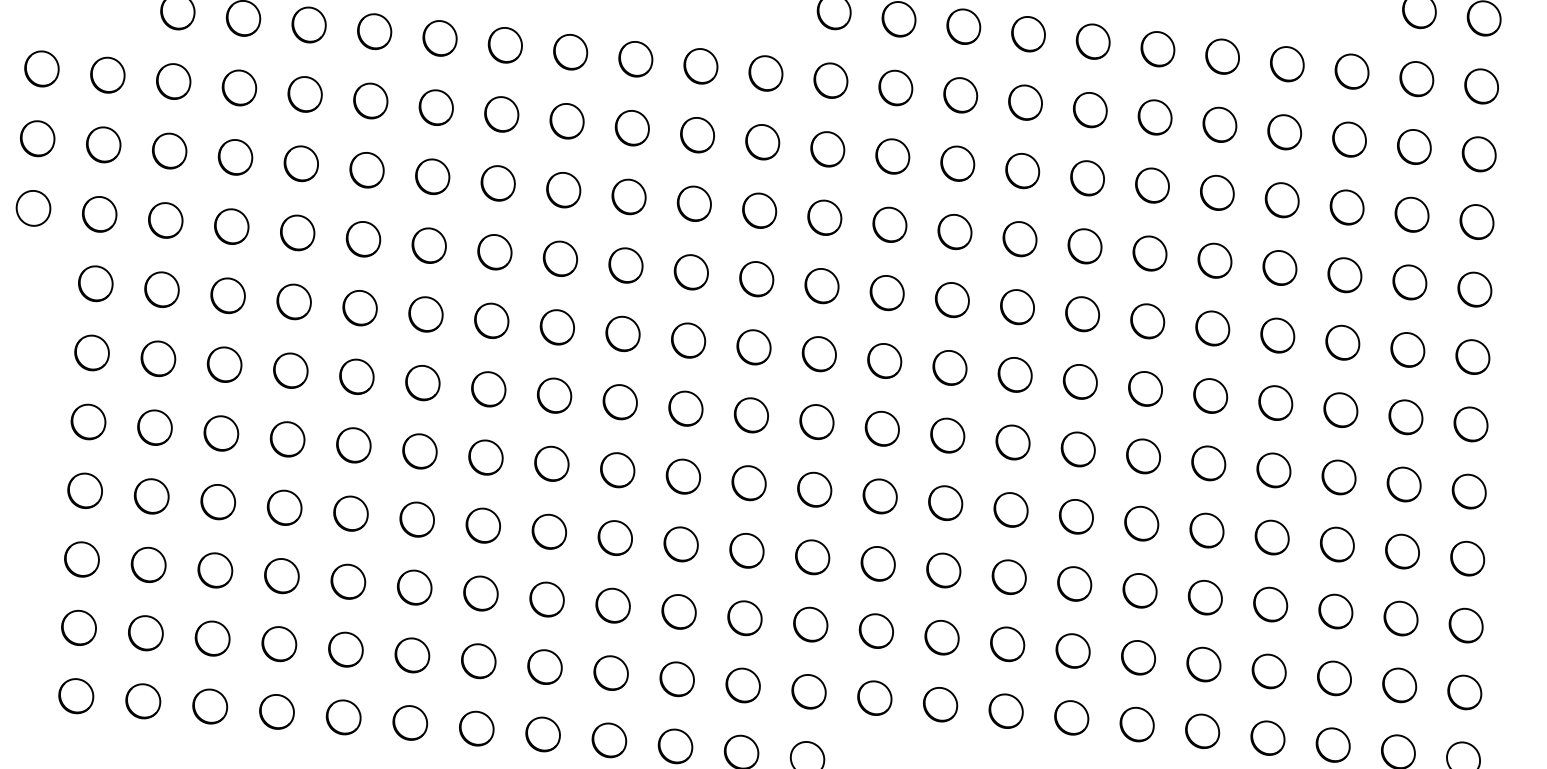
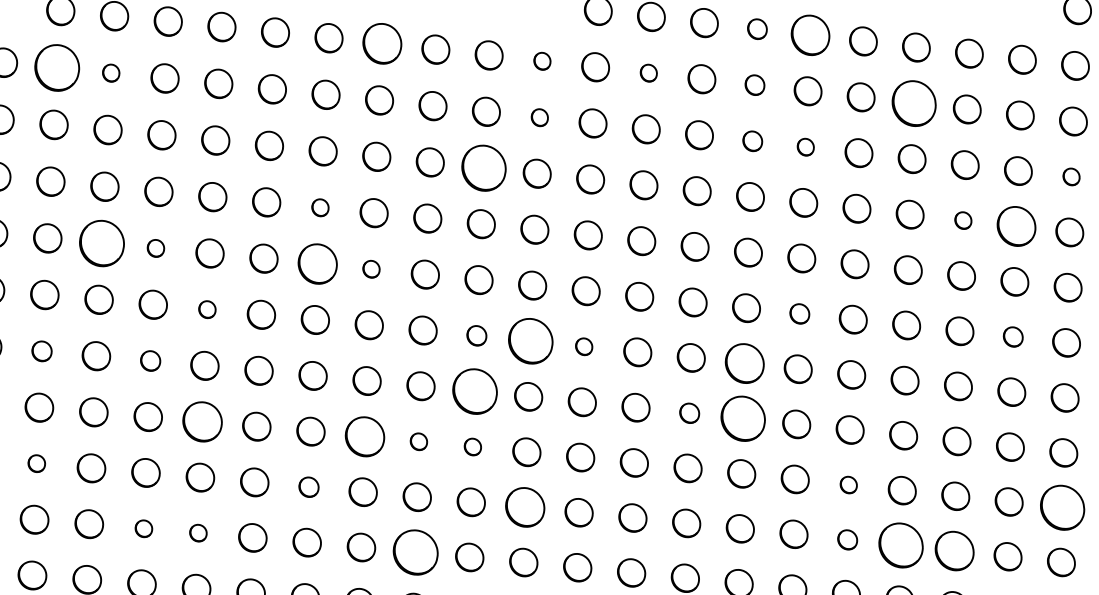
part: (1028, 34) -> (757, 29), size x0.7
part: (1092, 41) -> (809, 35), size x1.4
part: (570, 52) -> (382, 44), size x1.4
part: (765, 73) -> (542, 61), size x0.6
part: (173, 81) -> (57, 67), size x1.6
part: (239, 87) -> (111, 72), size x0.6
part: (895, 87) -> (648, 72), size x0.6
part: (1025, 102) -> (754, 85), size x0.7
part: (1219, 124) -> (913, 103), size x1.6
part: (762, 142) -> (539, 117), size x0.6
part: (1022, 171) -> (752, 141), size x0.7
part: (1087, 178) -> (805, 147), size x0.6
part: (693, 203) -> (483, 167), size x1.6
part: (1411, 214) -> (1071, 176), size x0.6
part: (494, 252) -> (320, 207), size x0.6
part: (1279, 267) -> (963, 220), size x0.6
part: (1344, 275) -> (1016, 226), size x1.4
part: (227, 295) -> (101, 243), size x1.6
part: (293, 301) -> (155, 248), size x0.6
part: (491, 320) -> (317, 263), size x1.4
part: (556, 327) -> (370, 269), size x0.6
part: (356, 376) -> (207, 309), size x0.6
part: (1079, 381) -> (799, 313), size x0.7
part: (685, 408) -> (476, 335), size x0.7
part: (1340, 409) -> (1012, 336), size x0.7
part: (750, 415) -> (529, 341), size x1.6
part: (816, 421) -> (583, 346), size x0.6
part: (154, 427) -> (41, 351), size x0.7
part: (287, 439) -> (150, 361), size x0.7
part: (1012, 442) -> (744, 363), size x1.4
part: (682, 476) -> (474, 391), size x1.6
part: (945, 503) -> (689, 413), size x0.7
part: (1010, 509) -> (742, 418), size x1.6
part: (350, 513) -> (202, 421), size x1.4
part: (549, 531) -> (365, 436), size x1.4
part: (614, 537) -> (418, 441), size x0.6
part: (680, 544) -> (472, 447), size x0.6
part: (148, 564) -> (36, 463), size x0.6
part: (1139, 590) -> (848, 484), size x0.6
part: (480, 593) -> (308, 487), size x0.7
part: (744, 618) -> (524, 507), size x1.4
part: (1400, 618) -> (1062, 507), size x1.6
part: (279, 644) -> (144, 528), size x0.6
part: (345, 649) -> (198, 533), size x0.6
part: (1138, 657) -> (847, 539), size x0.7
part: (1203, 664) -> (900, 545), size x1.6
part: (1268, 671) -> (954, 551), size x1.4
part: (610, 672) -> (415, 551), size x1.6

